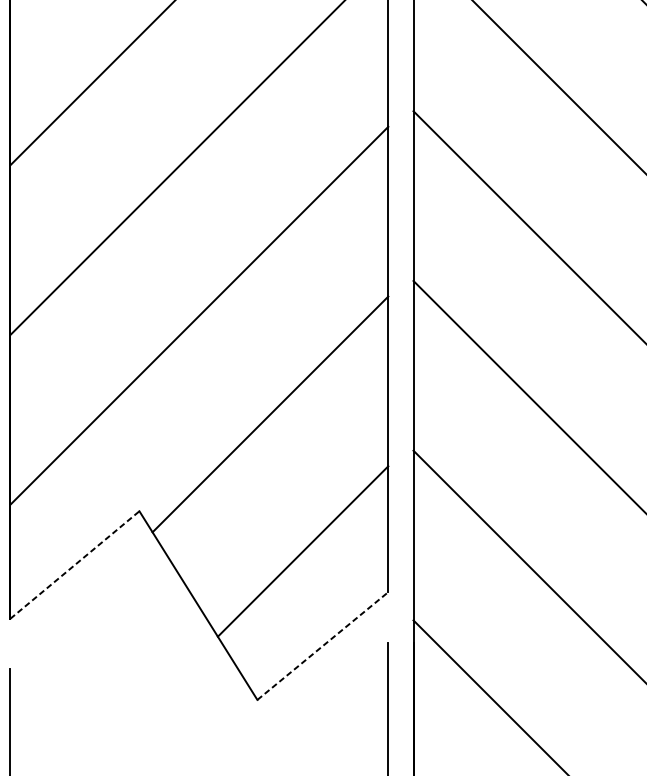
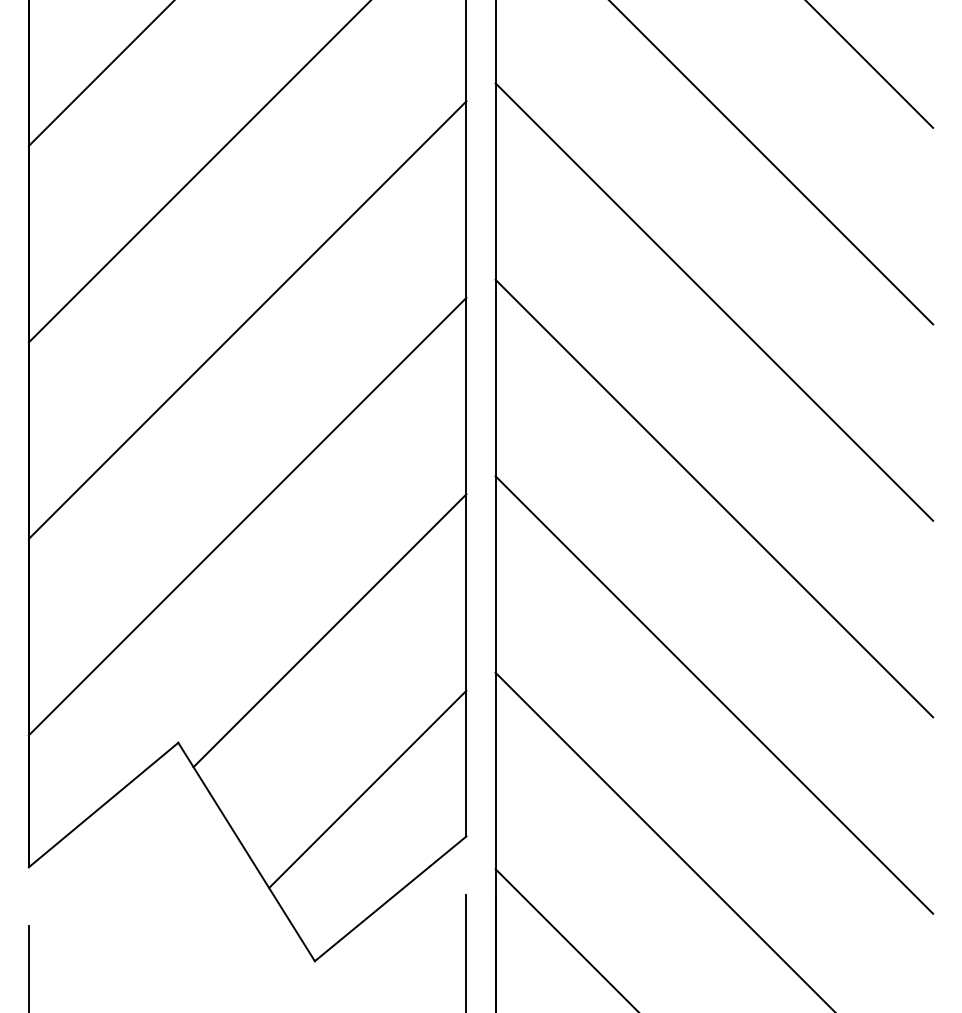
line: (74, 564) -> (103, 804), dashed -> solid
line: (323, 645) -> (391, 898), dashed -> solid

